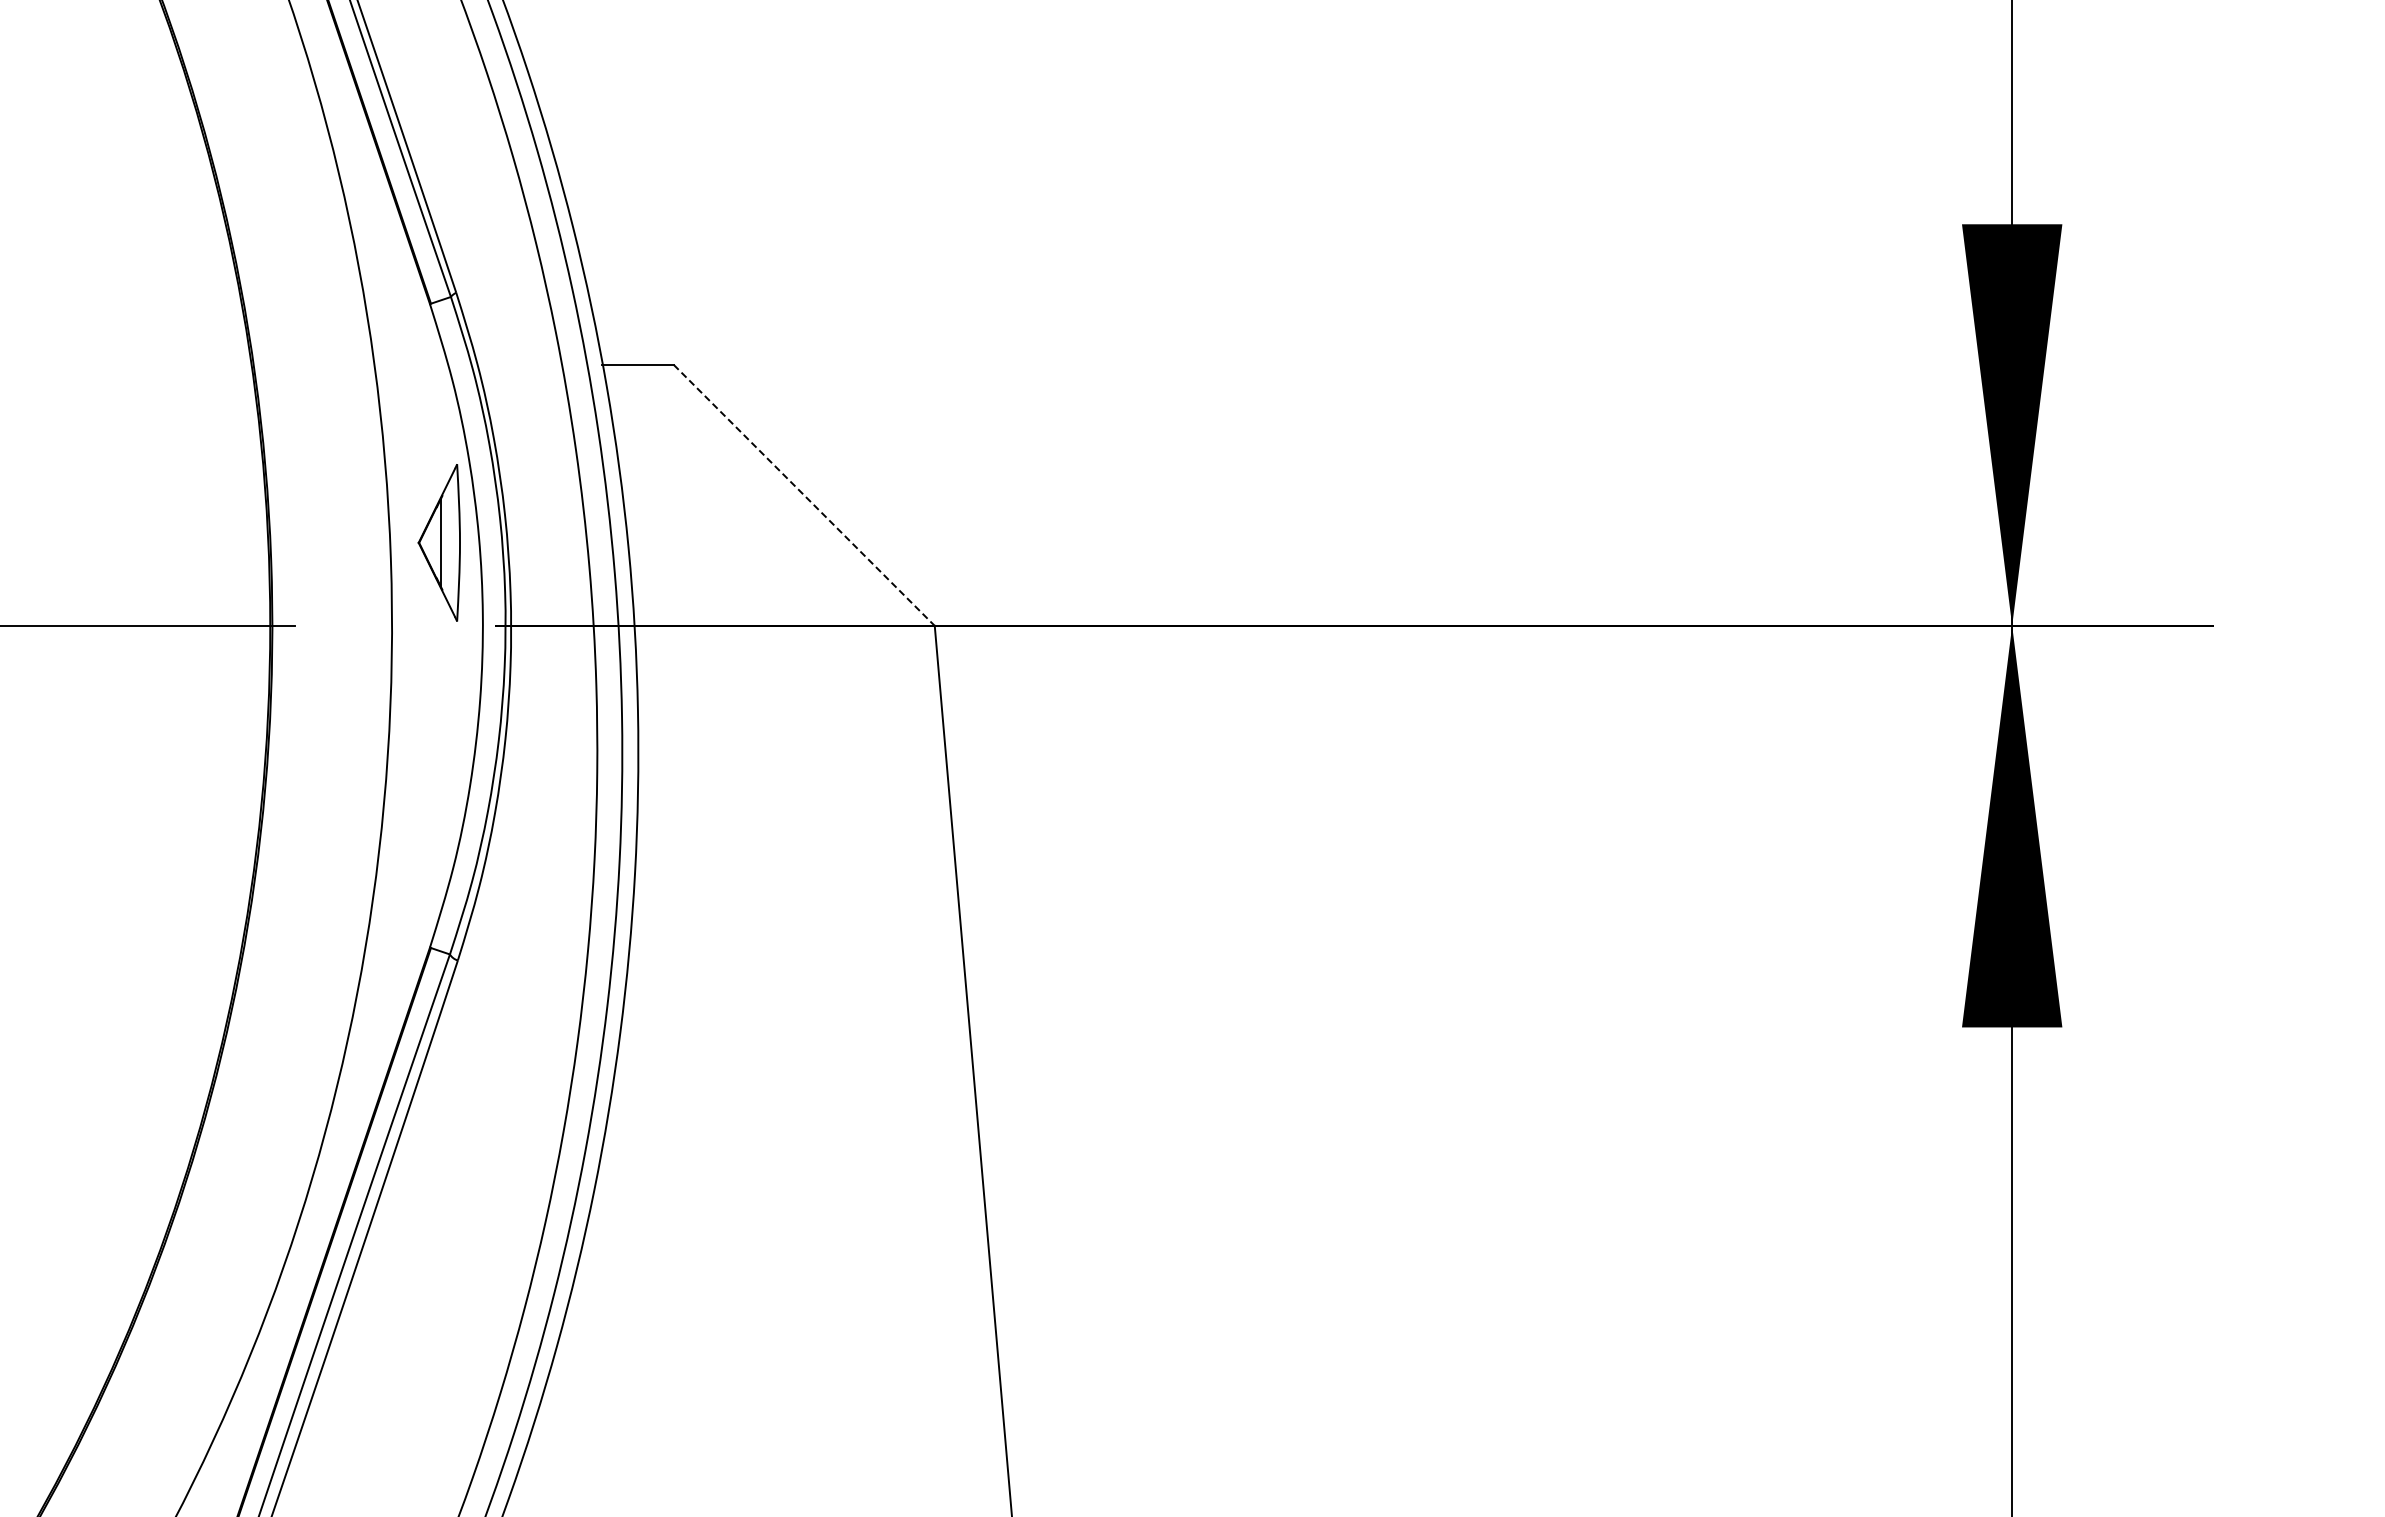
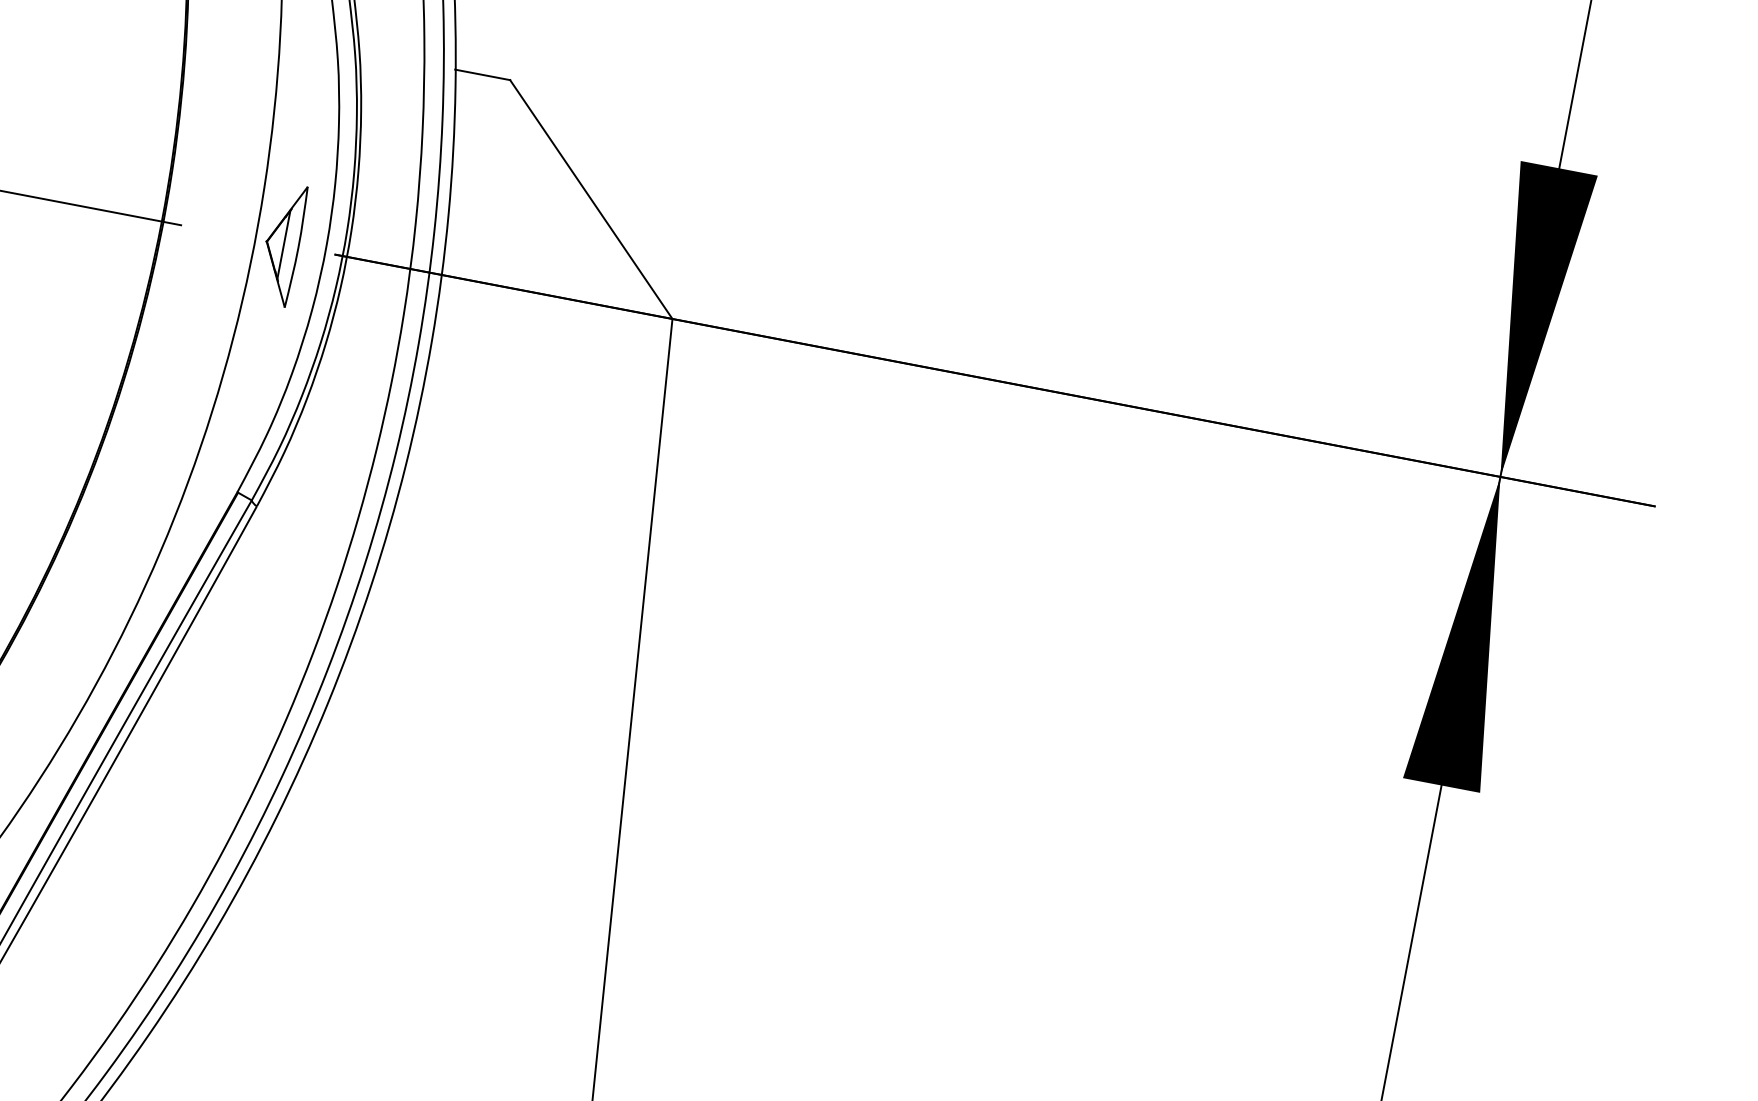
line: (804, 495) -> (591, 199), dashed -> solid
part: (438, 542) -> (281, 244), moved

